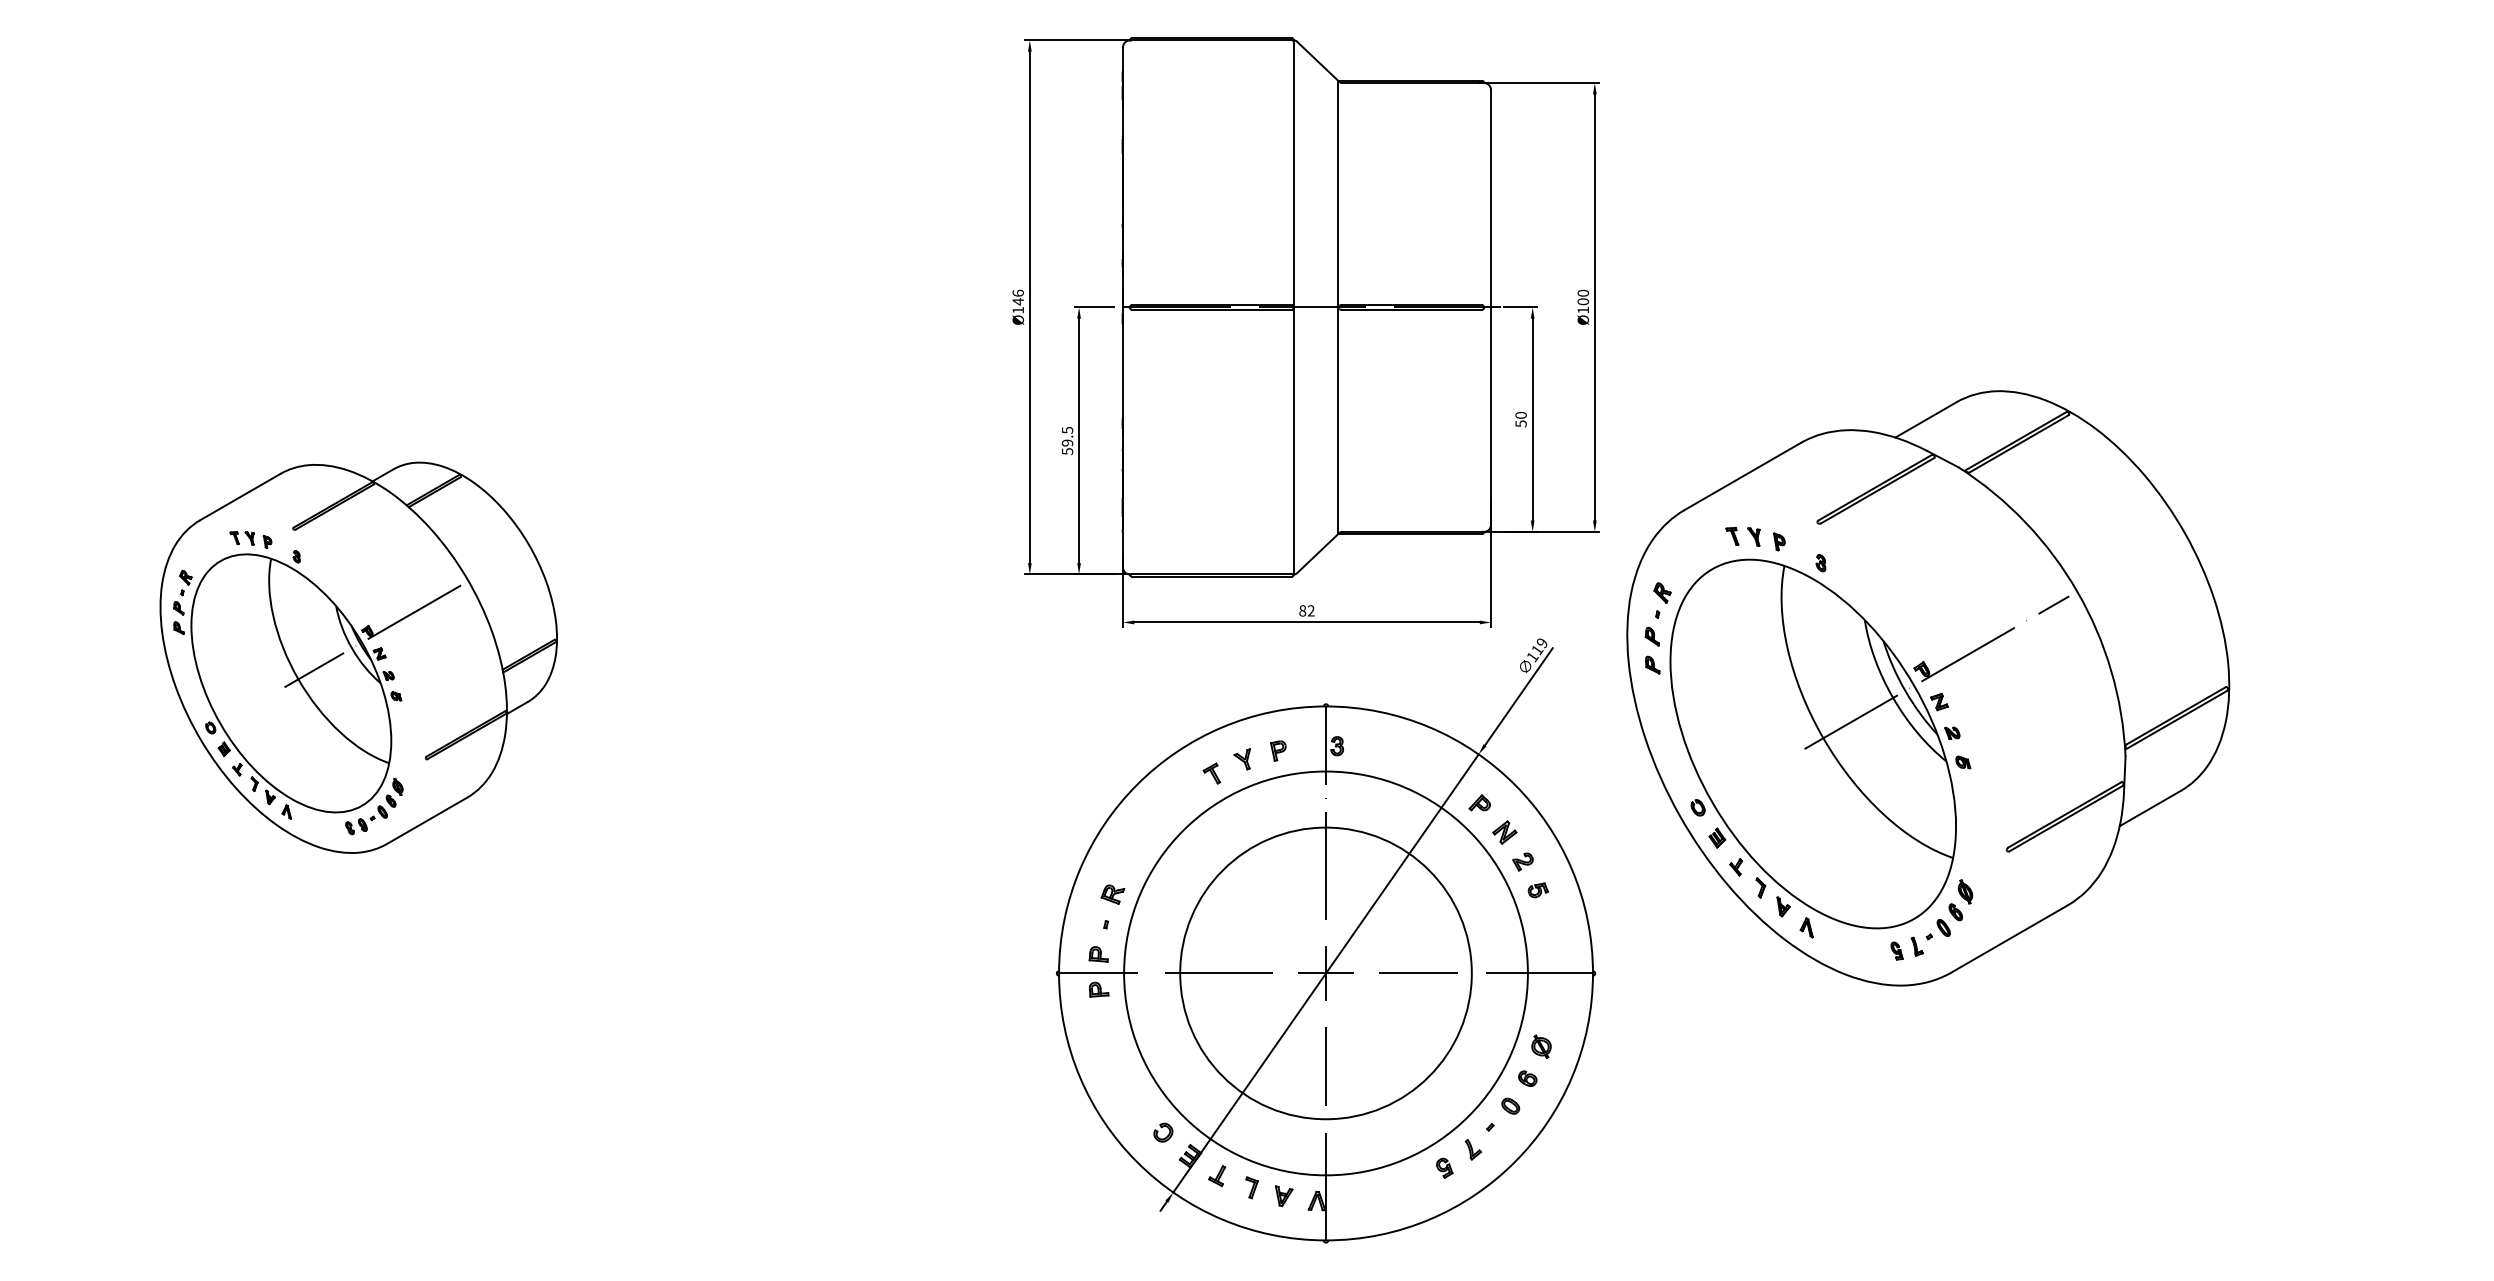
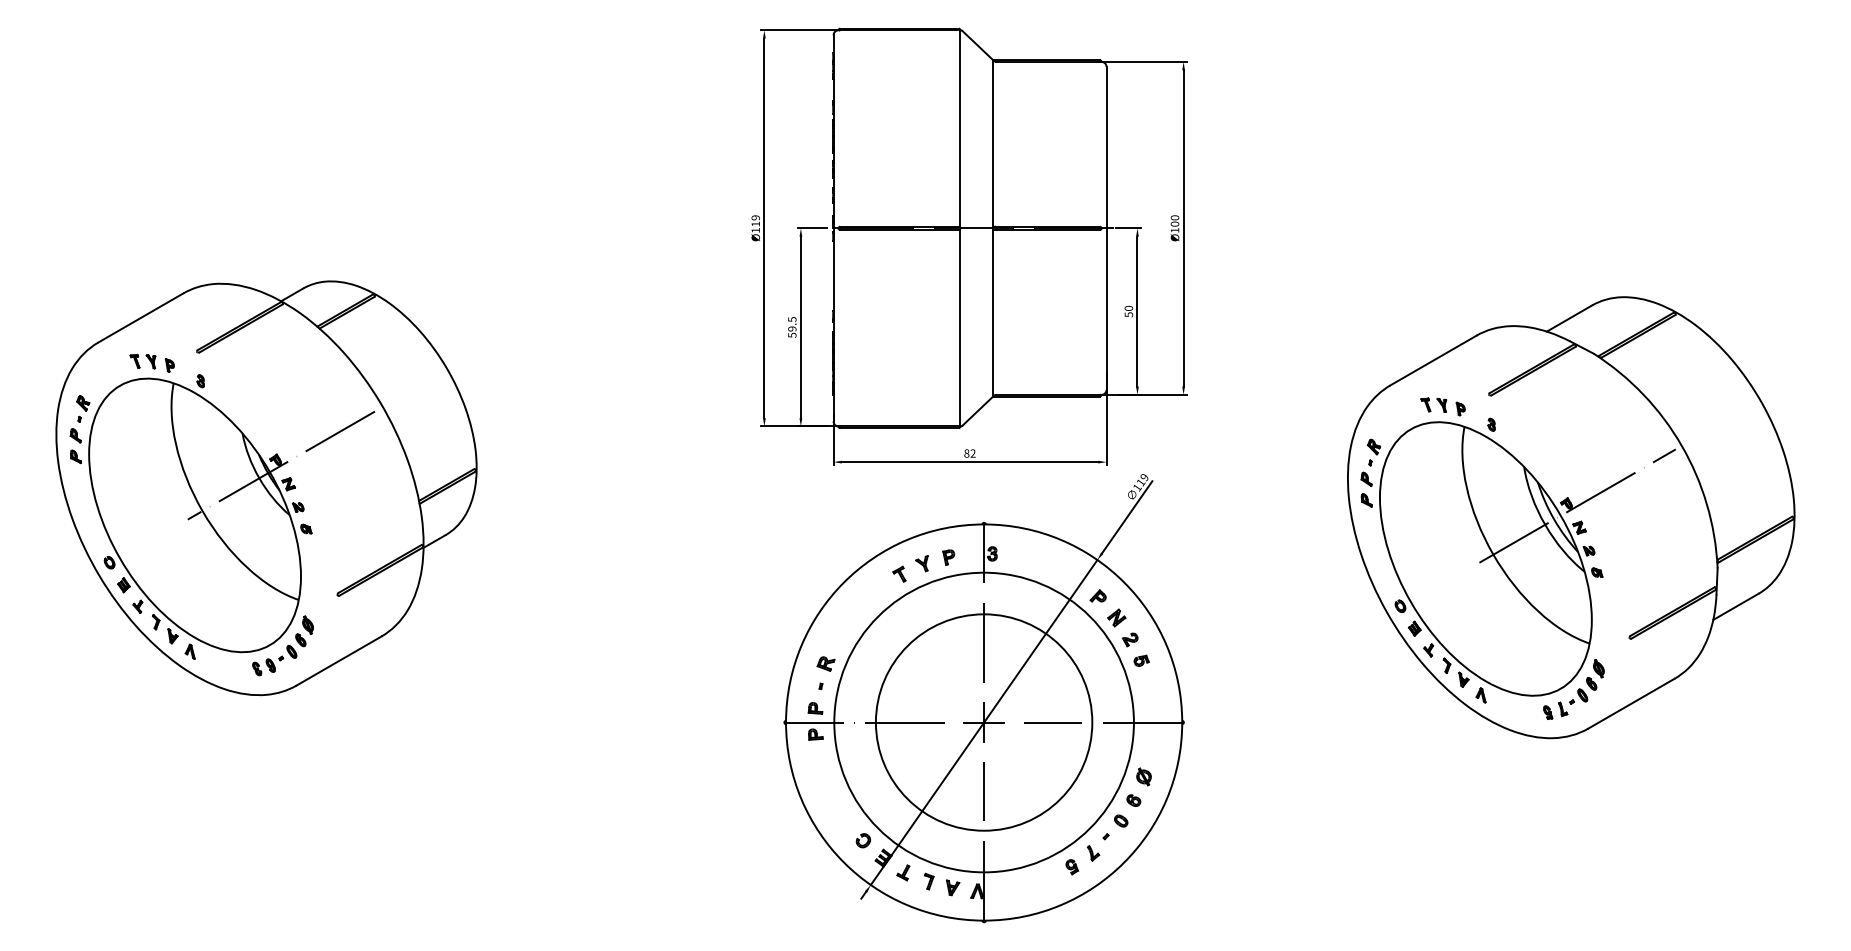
text: (1017, 297) -> (755, 220), Ø146 -> Ø119
part: (358, 657) -> (266, 488), size x1.43
part: (1928, 688) -> (1571, 517), moved

